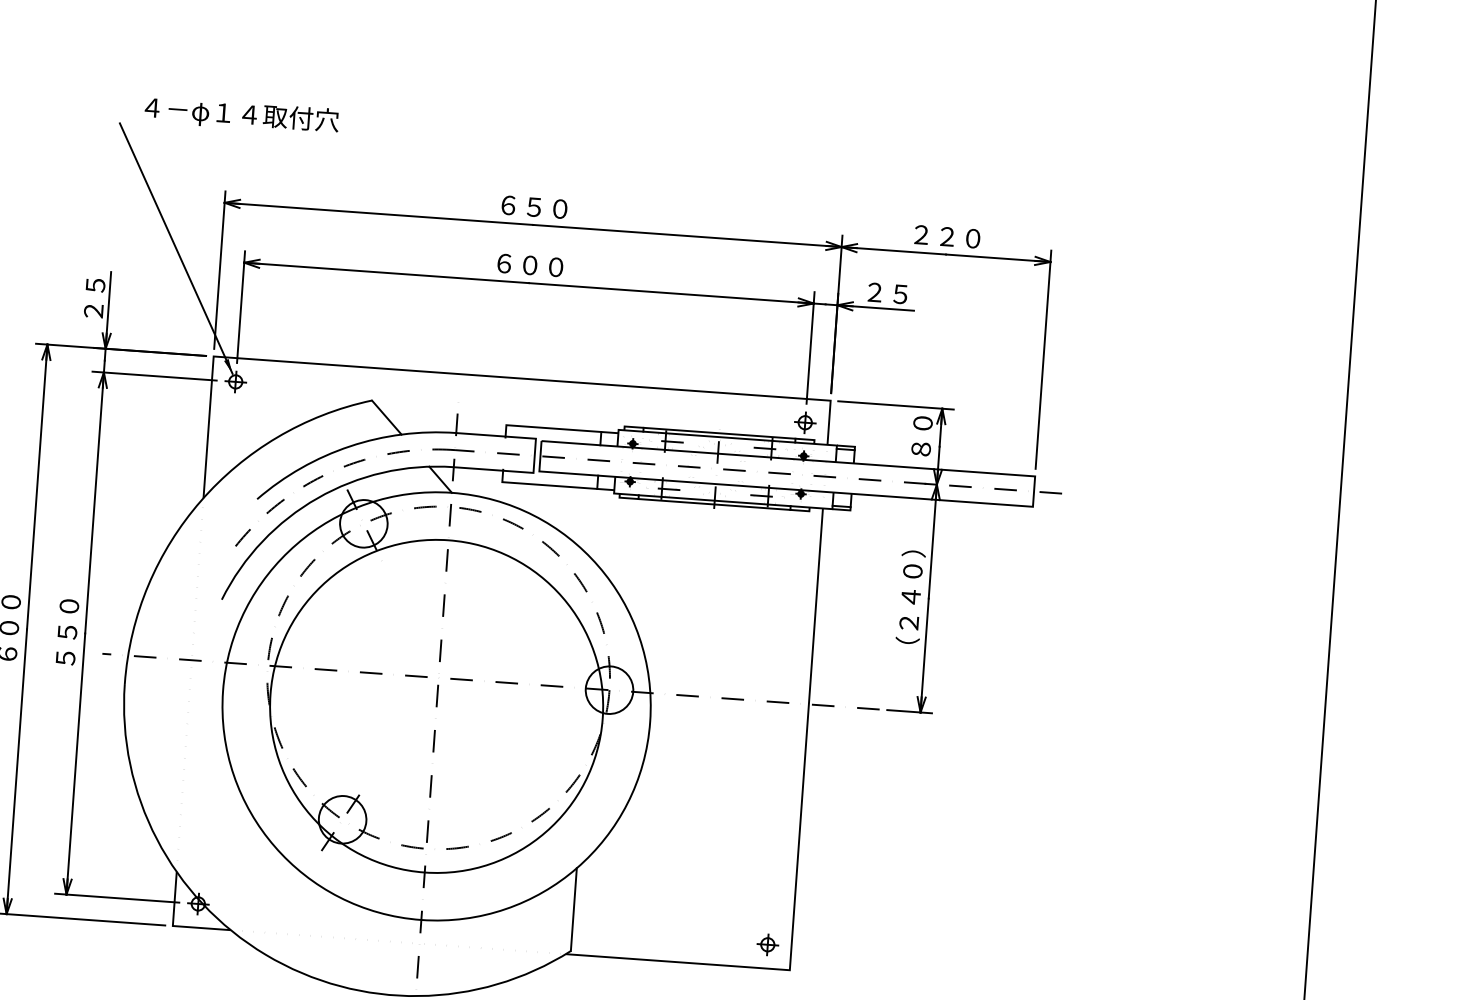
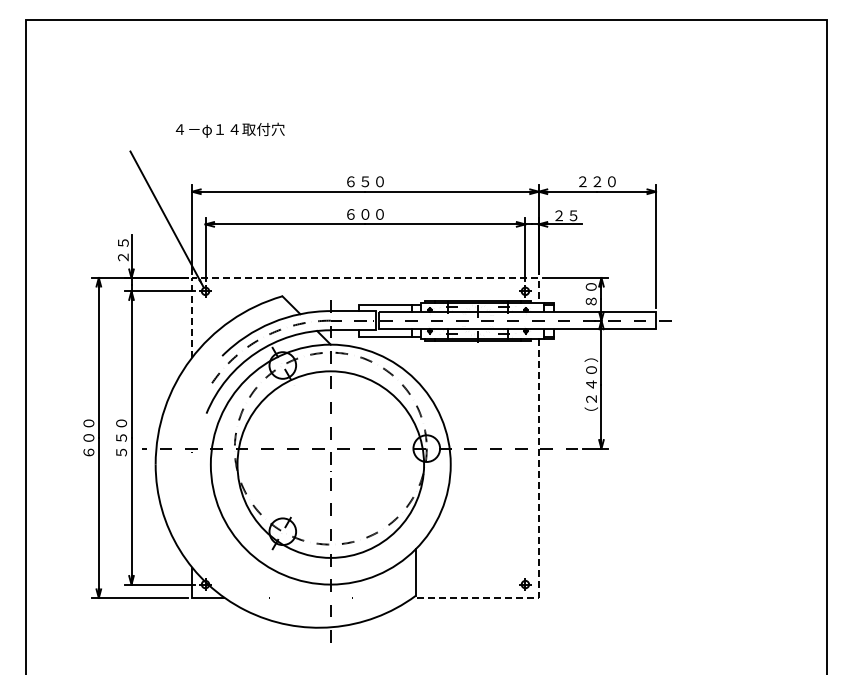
text: (240, 114) -> (229, 129), moved
line: (474, 375) -> (338, 278), solid -> dashed
line: (797, 853) -> (538, 532), solid -> dashed

